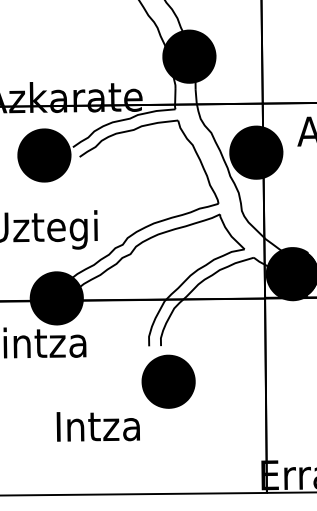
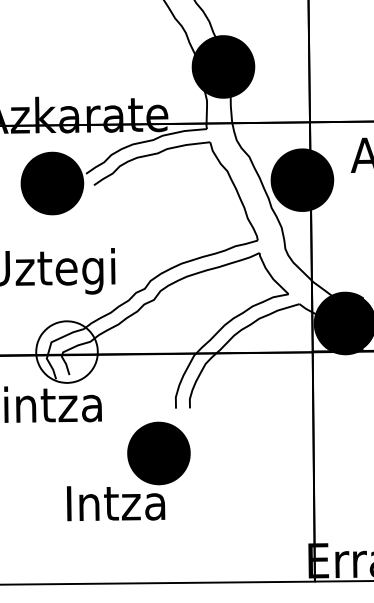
fill: (56, 297) -> (66, 351), removed
part: (168, 381) -> (158, 453), moved

